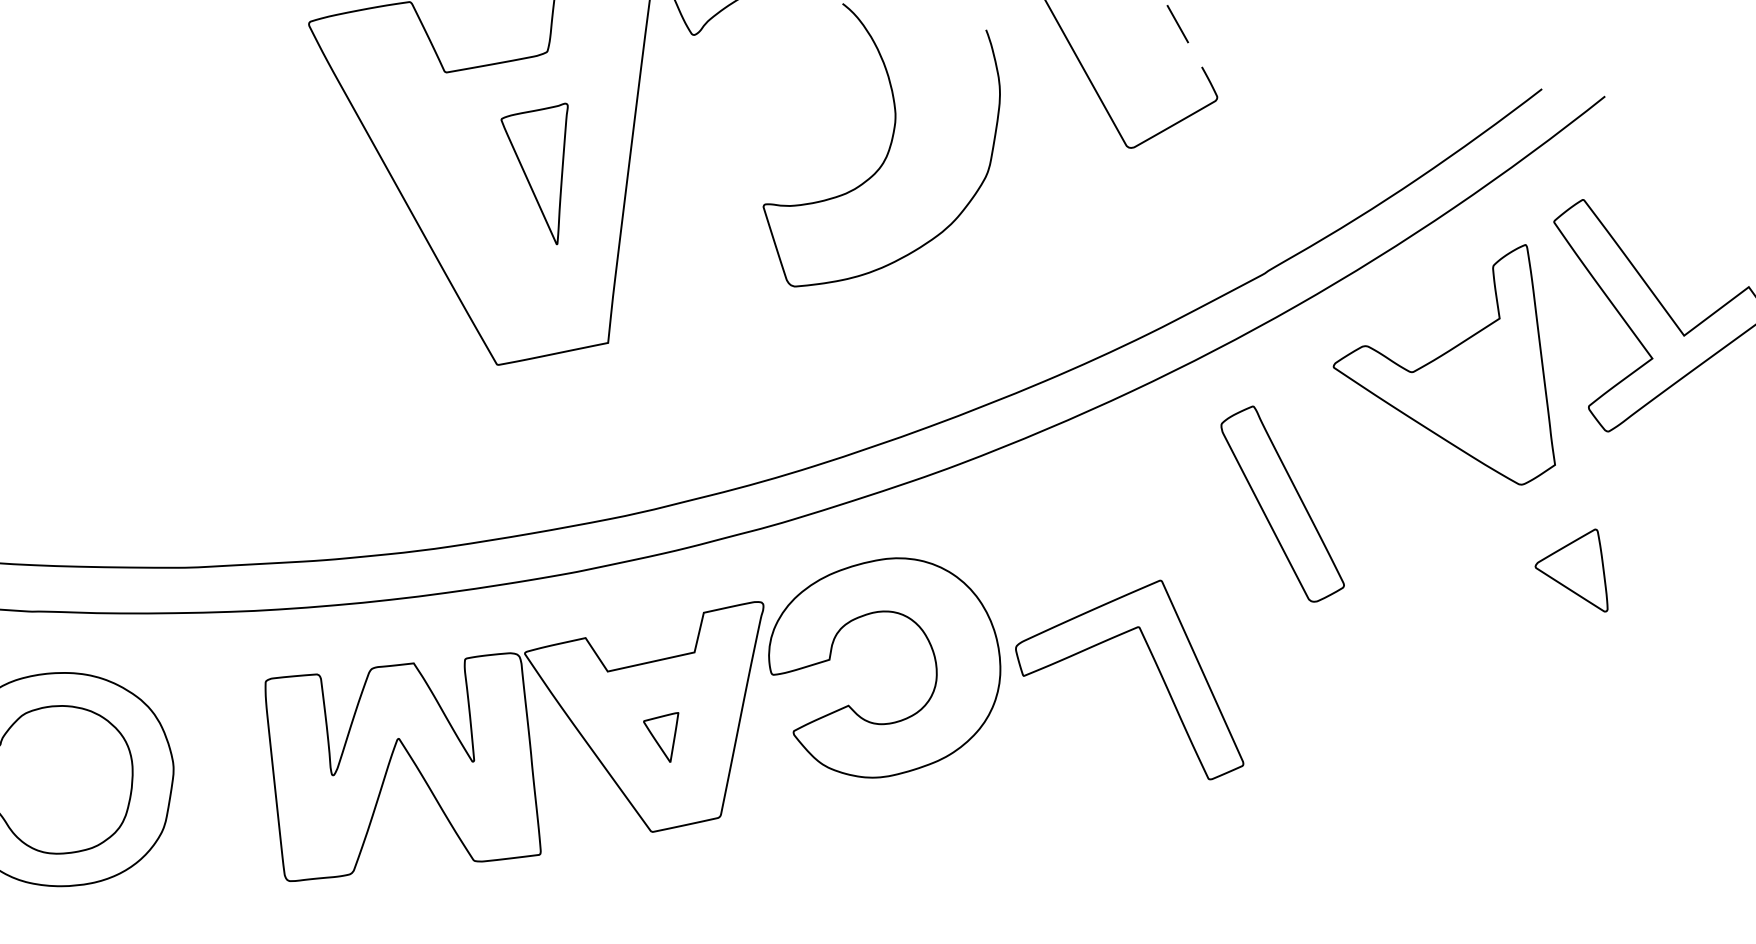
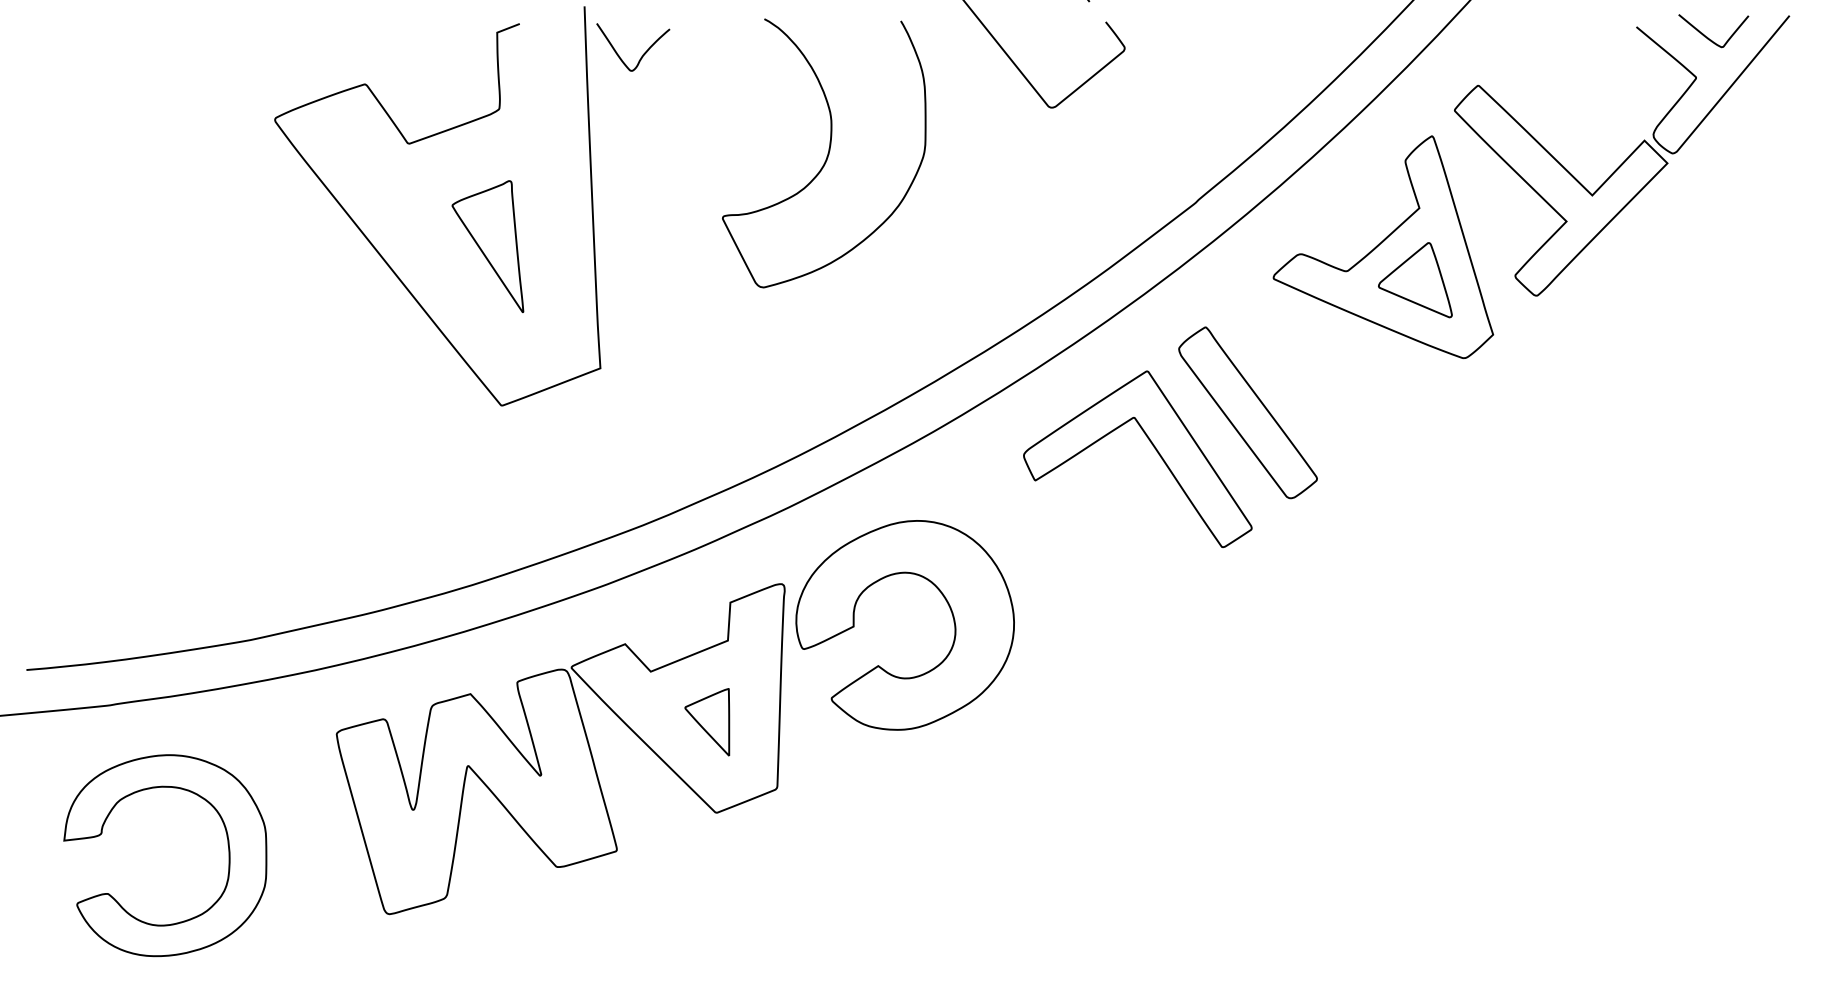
part: (531, 168) -> (487, 246), moved
part: (1575, 566) -> (1415, 280), moved
part: (1154, 662) -> (1153, 447), moved
part: (658, 735) -> (707, 722), size x1.43

